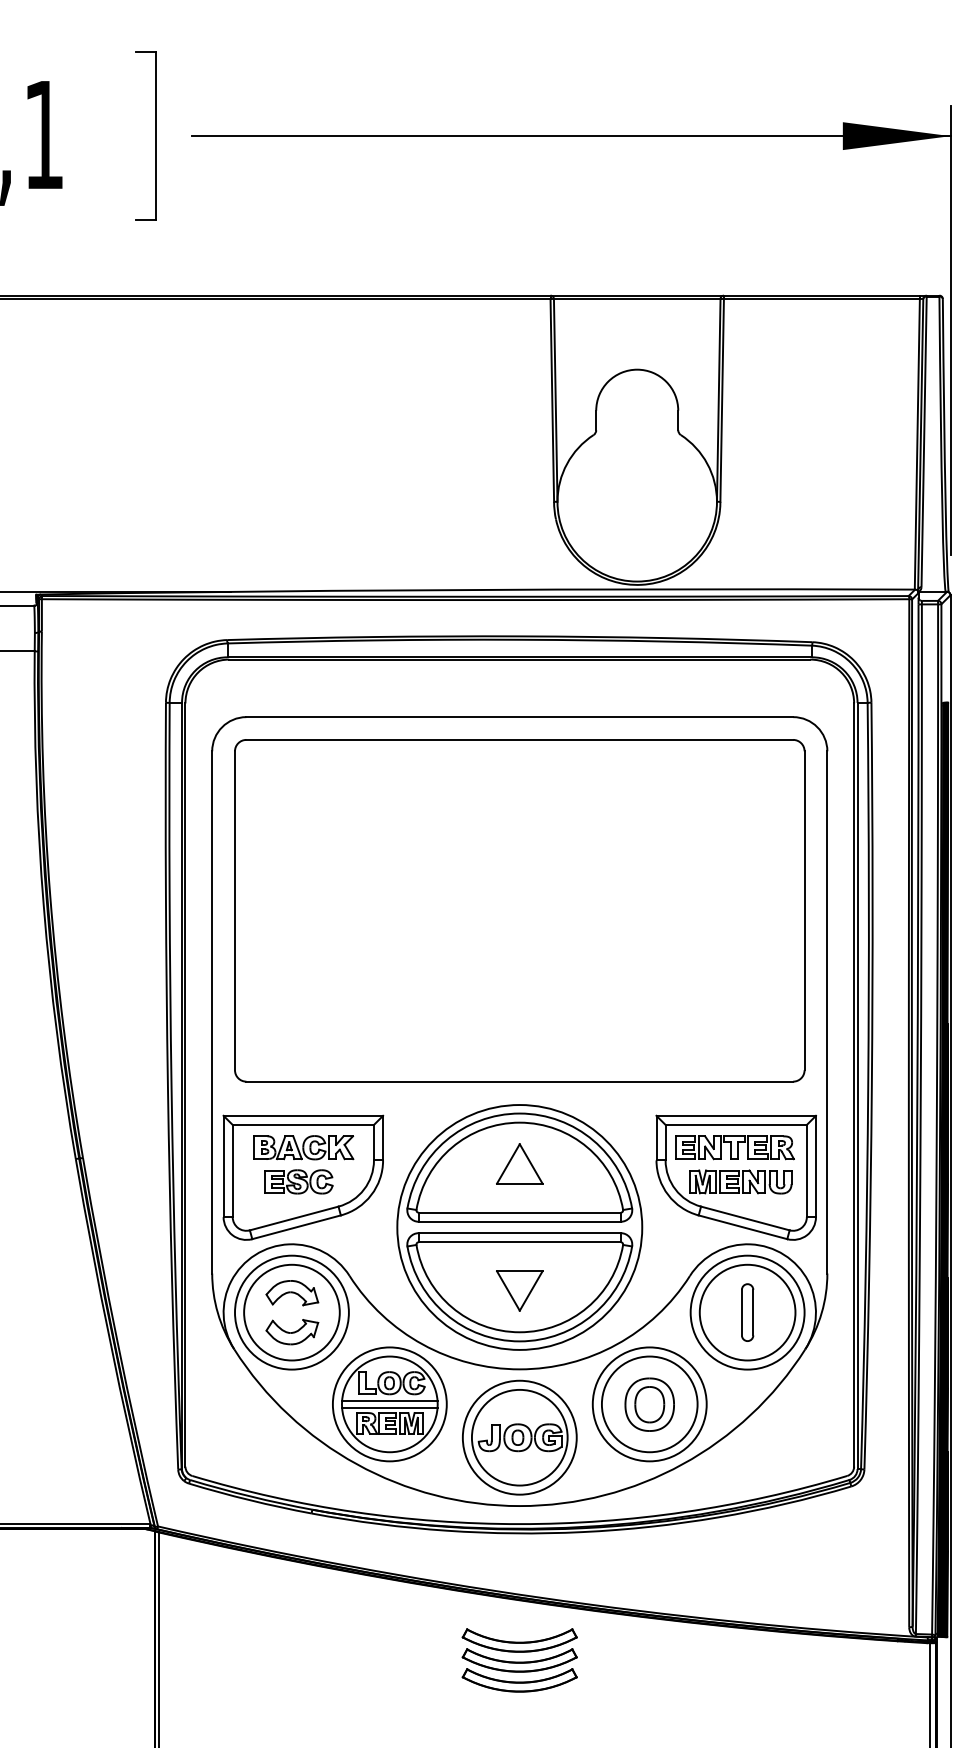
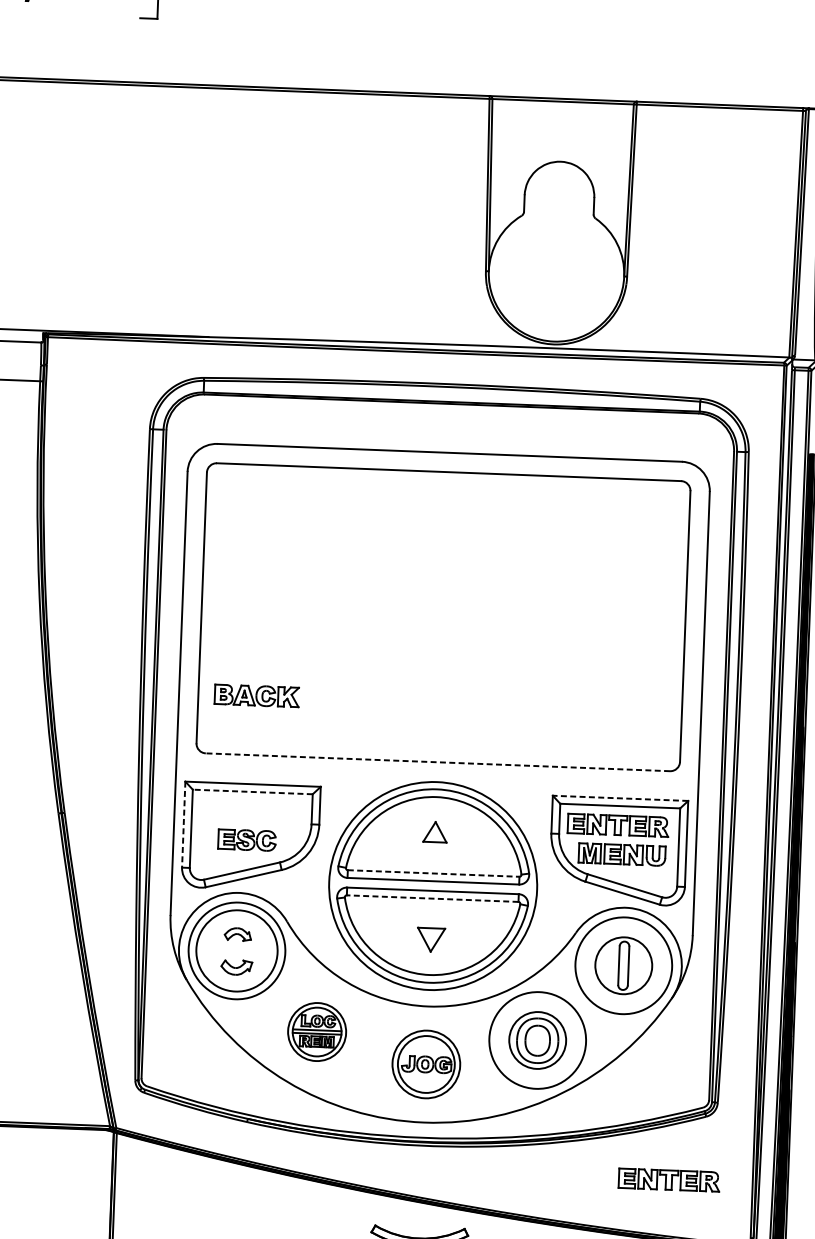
line: (519, 1081) -> (437, 762), solid -> dashed
line: (736, 1115) -> (620, 798), solid -> dashed
line: (303, 1124) -> (252, 791), solid -> dashed
part: (303, 1147) -> (256, 695), moved
part: (519, 1163) -> (435, 831), size x0.6
line: (223, 1166) -> (183, 824), solid -> dashed
line: (520, 1212) -> (434, 873), solid -> dashed
line: (519, 1242) -> (432, 898), solid -> dashed
part: (519, 1290) -> (430, 939), size x0.7
part: (292, 1293) -> (238, 934), size x0.6
circle: (747, 1312) -> (623, 965), size x0.7
part: (292, 1332) -> (236, 967), size x0.7
part: (389, 1404) -> (316, 1032), size x0.6
circle: (649, 1404) -> (537, 1040), size x0.7
part: (519, 1437) -> (426, 1064), size x0.7
part: (810, 1562) -> (669, 1179), added

